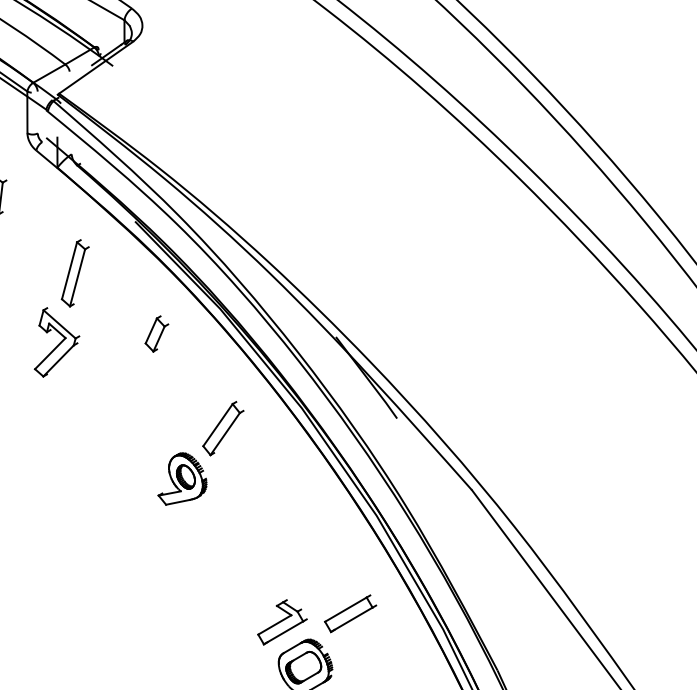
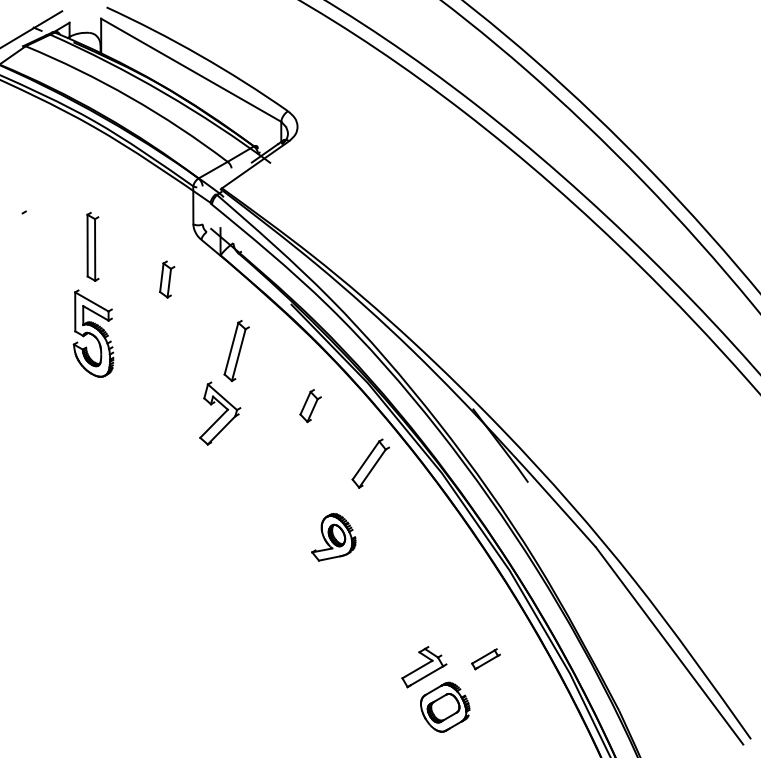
part: (222, 428) -> (370, 463), moved
part: (349, 612) -> (485, 658), size x0.6

